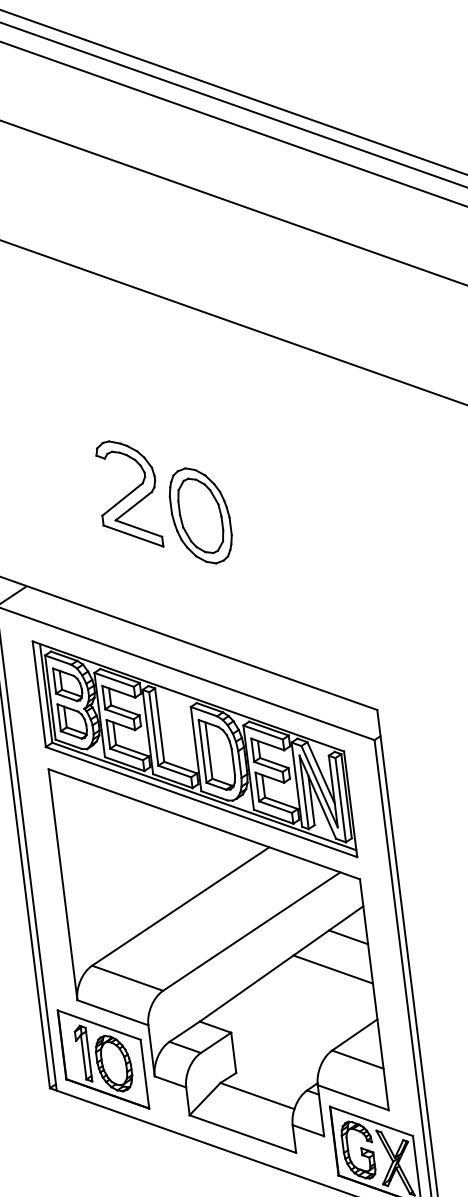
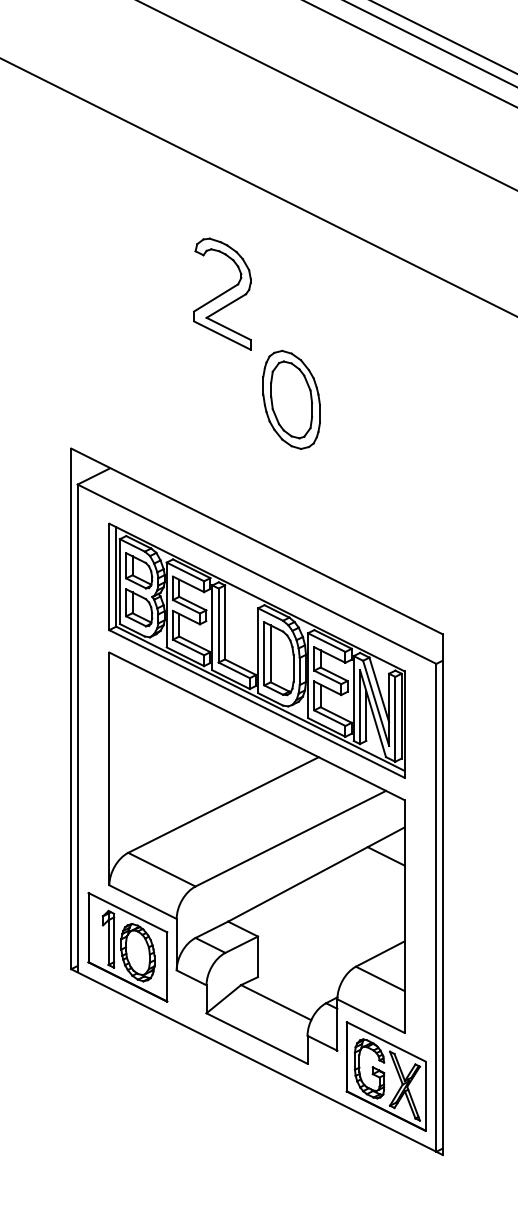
part: (128, 494) -> (222, 293), moved
part: (200, 515) -> (291, 399), moved
line: (332, 969) -> (366, 886), removed

